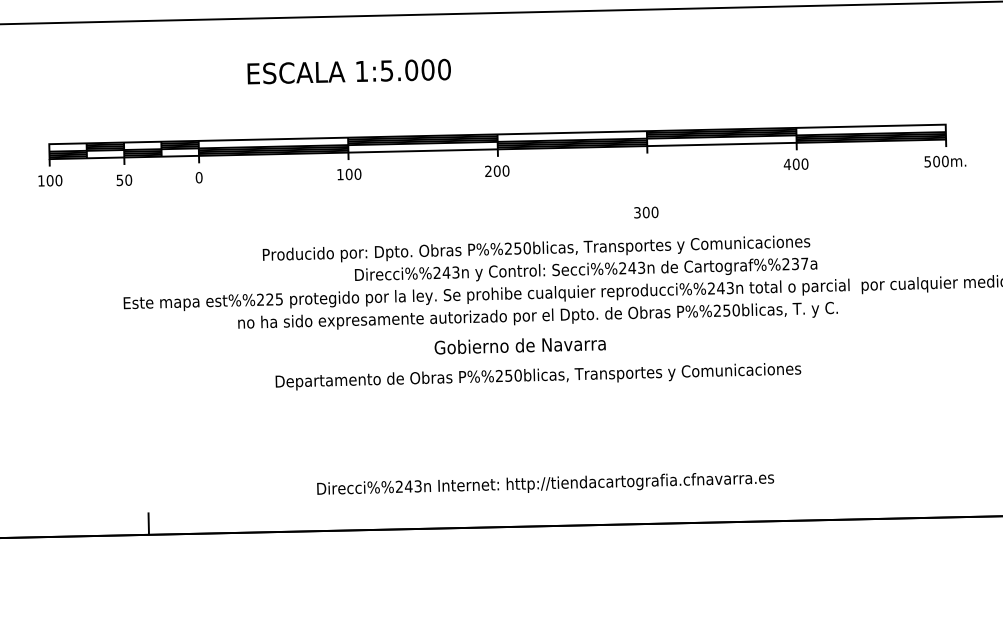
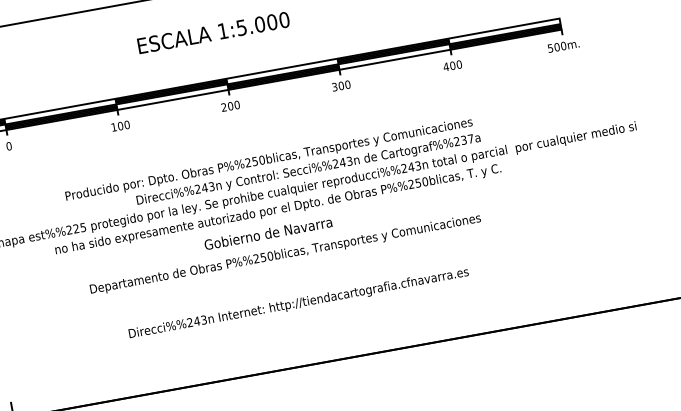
text: (348, 71) -> (213, 32), moved
text: (646, 212) -> (341, 85), moved
text: (545, 483) -> (298, 302), moved

